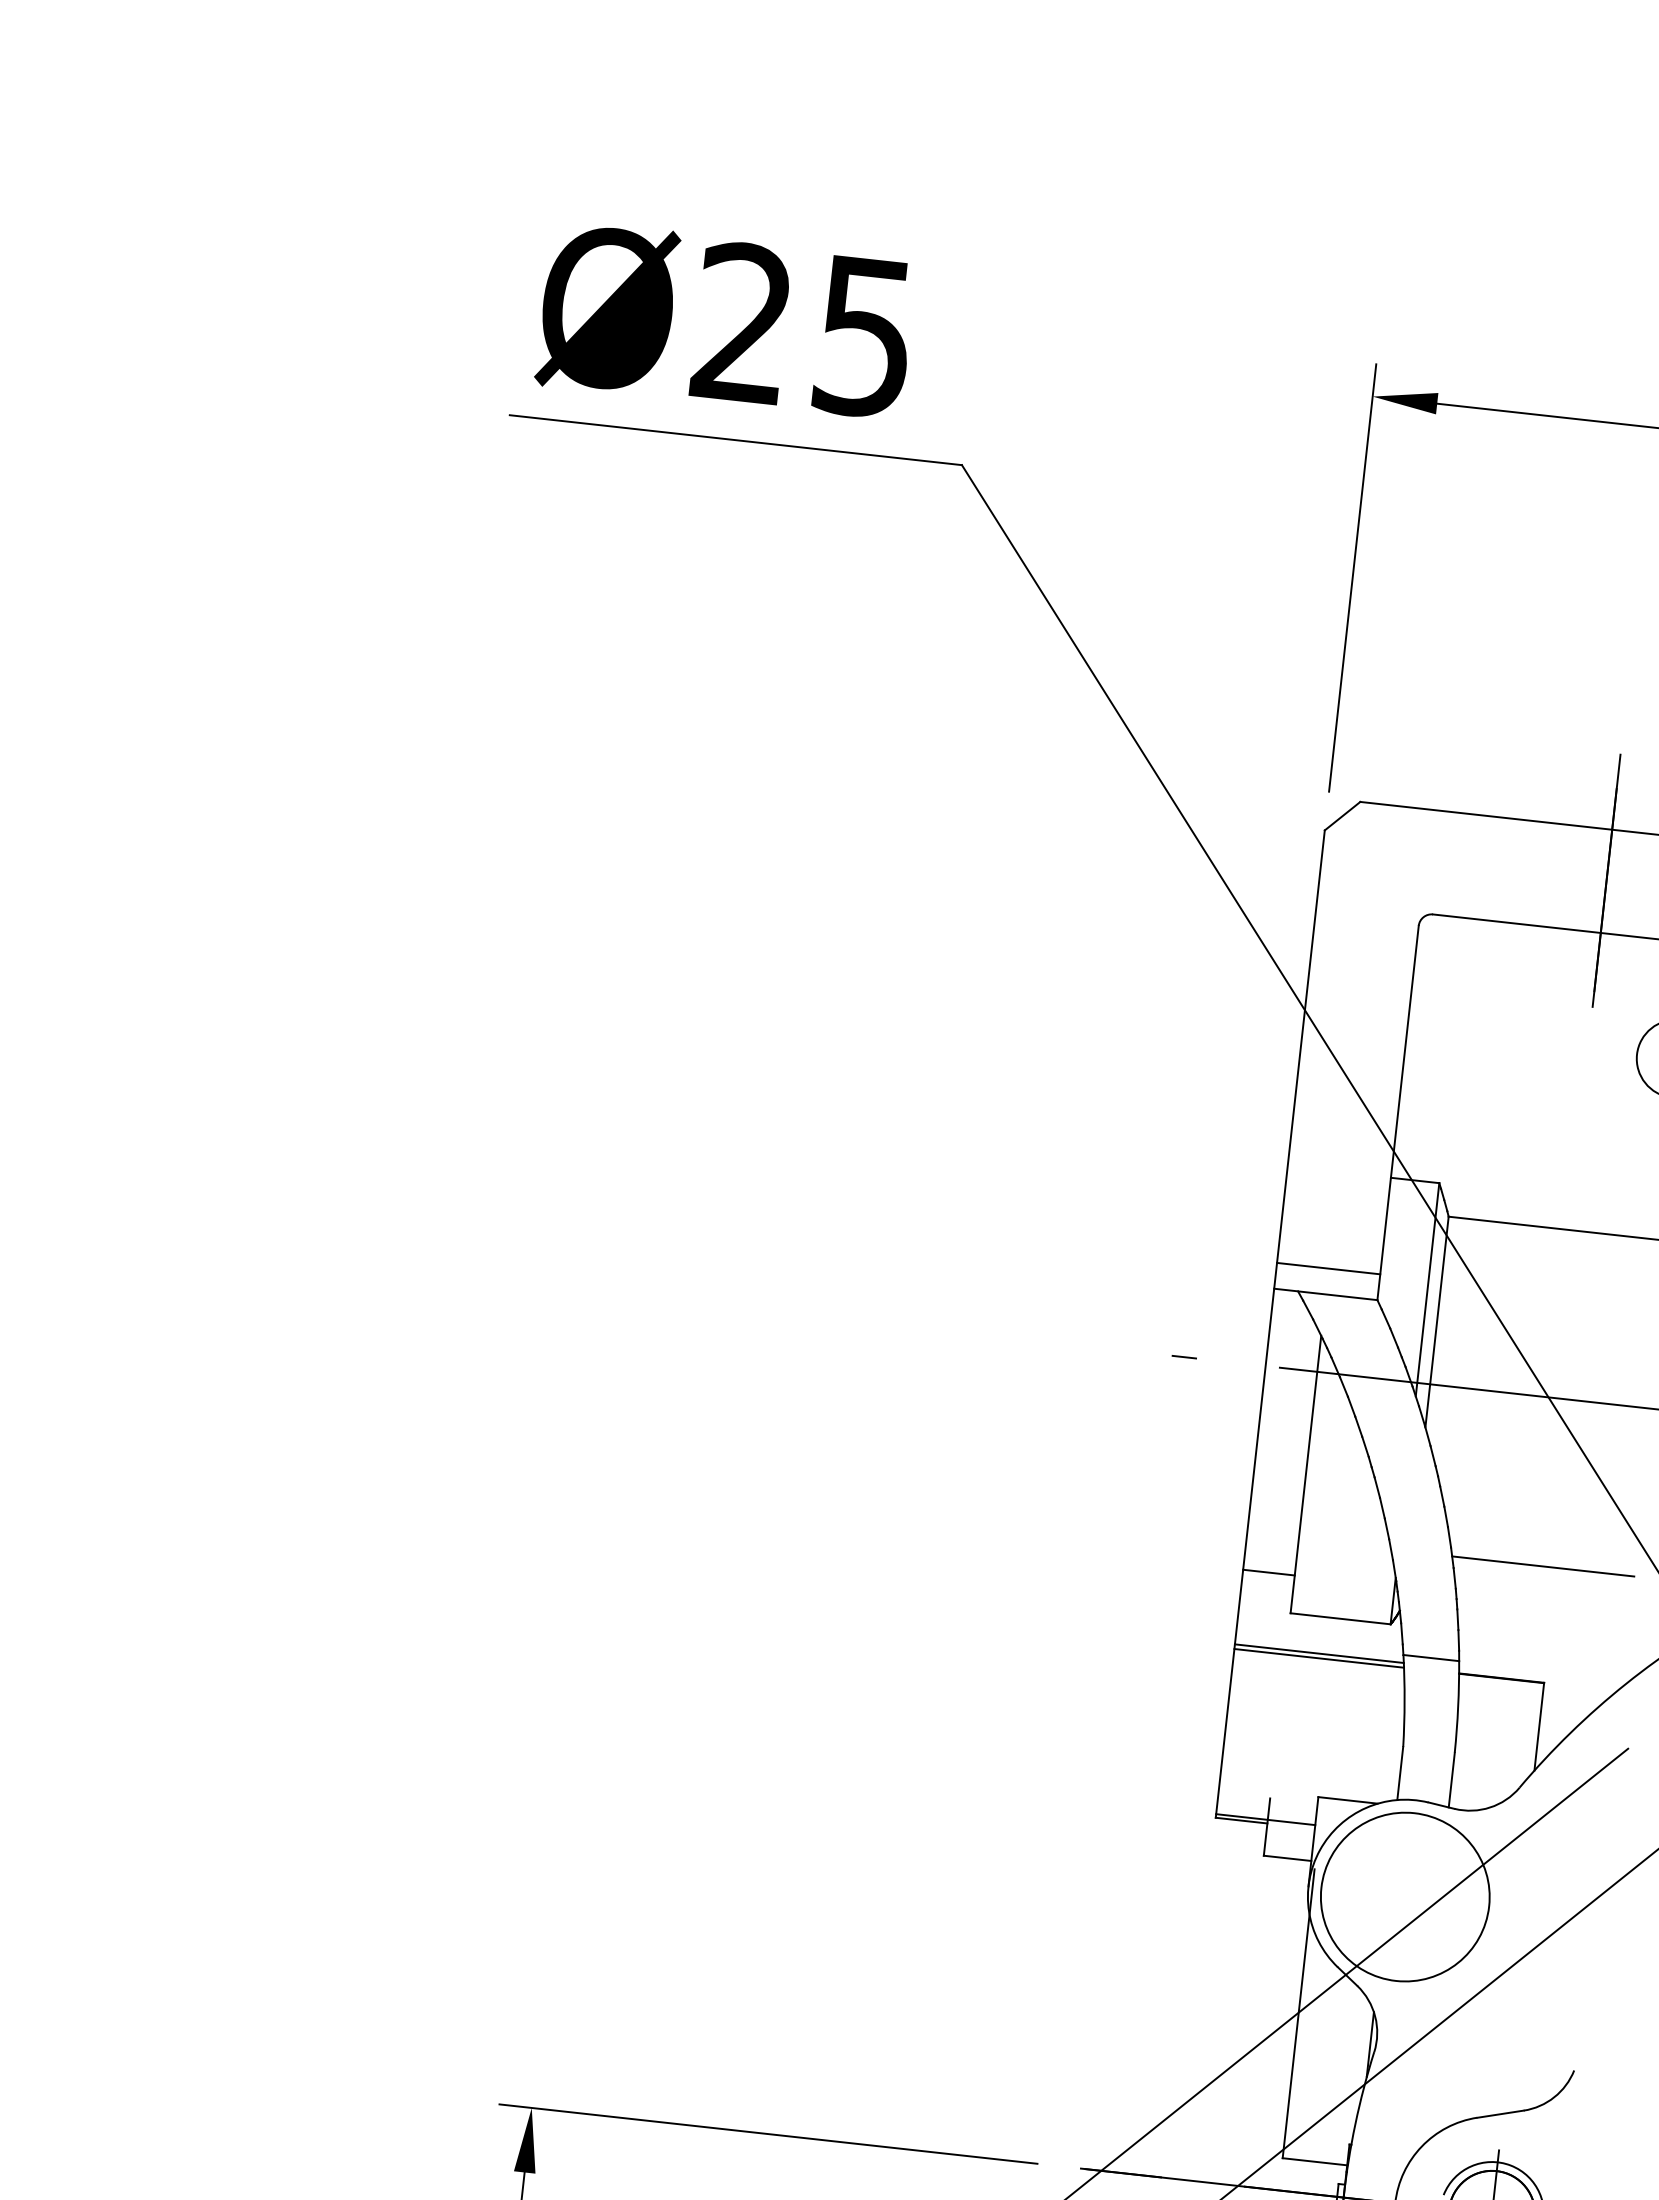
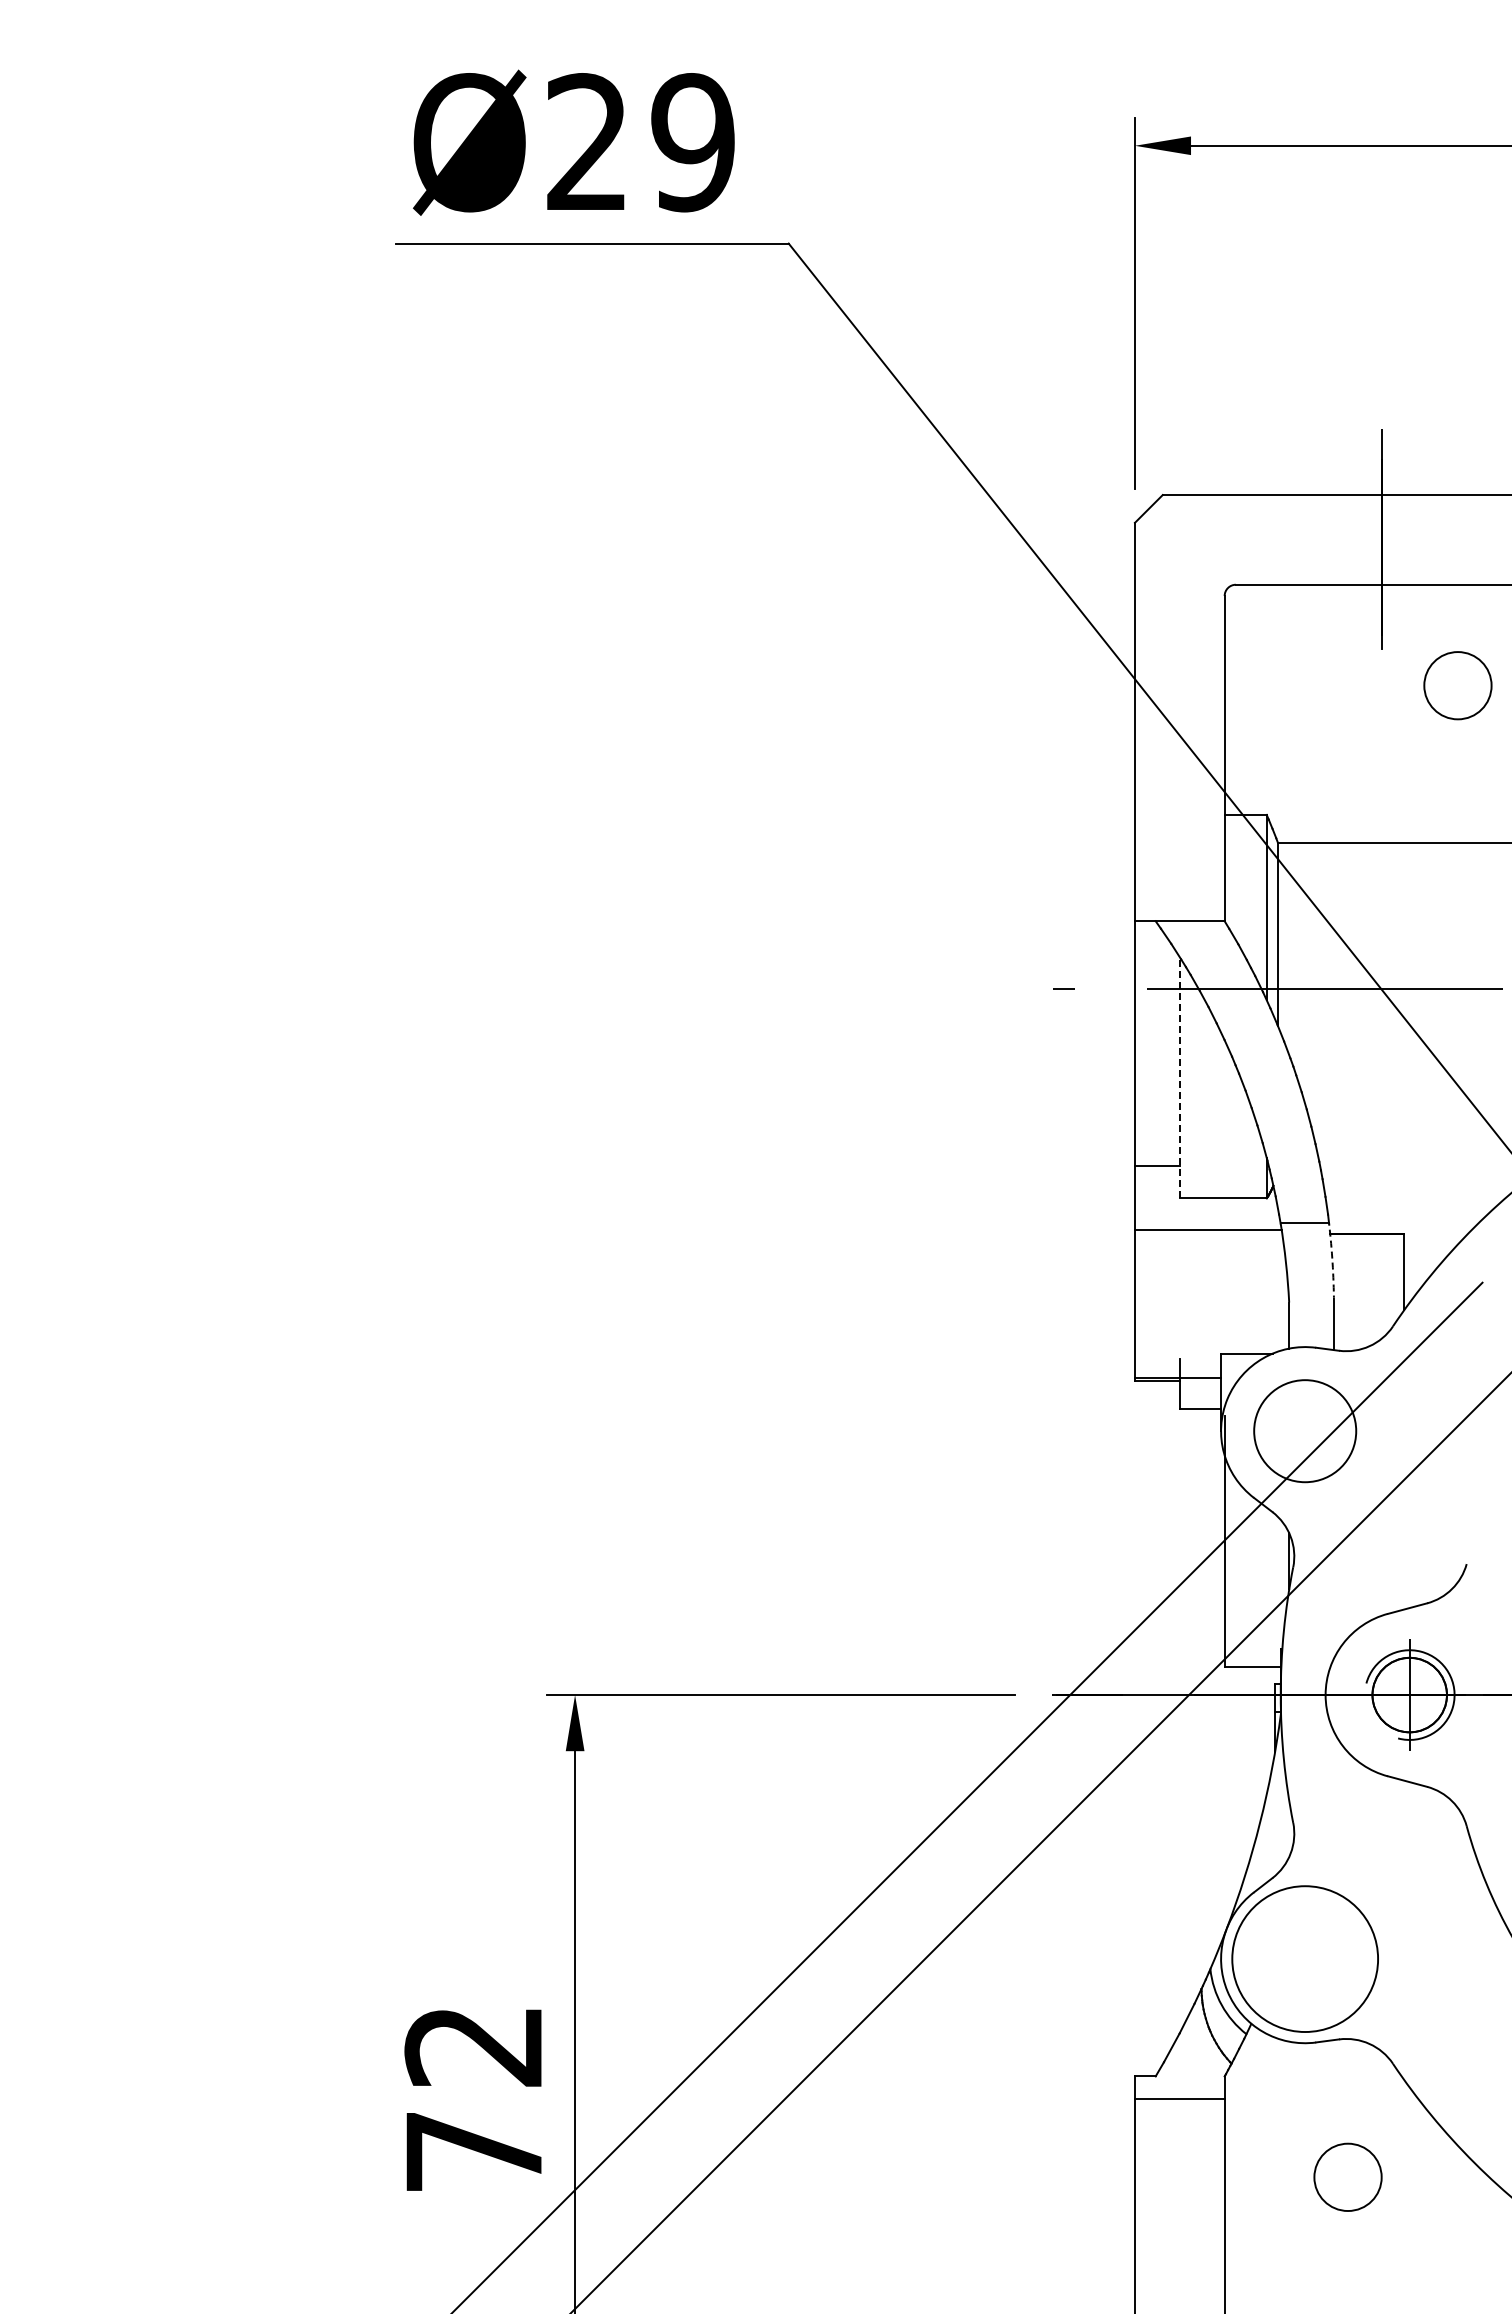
text: (864, 336) -> (692, 142), Ø25 -> Ø29
line: (1328, 1268) -> (1179, 898), removed
line: (1305, 1474) -> (1179, 1077), solid -> dashed
line: (1543, 1566) -> (1392, 1134), removed
line: (1319, 1658) -> (1208, 1234), removed
arc: (1458, 1706) -> (1332, 1262), solid -> dashed
circle: (1405, 1897) -> (1305, 1431), size x0.7

